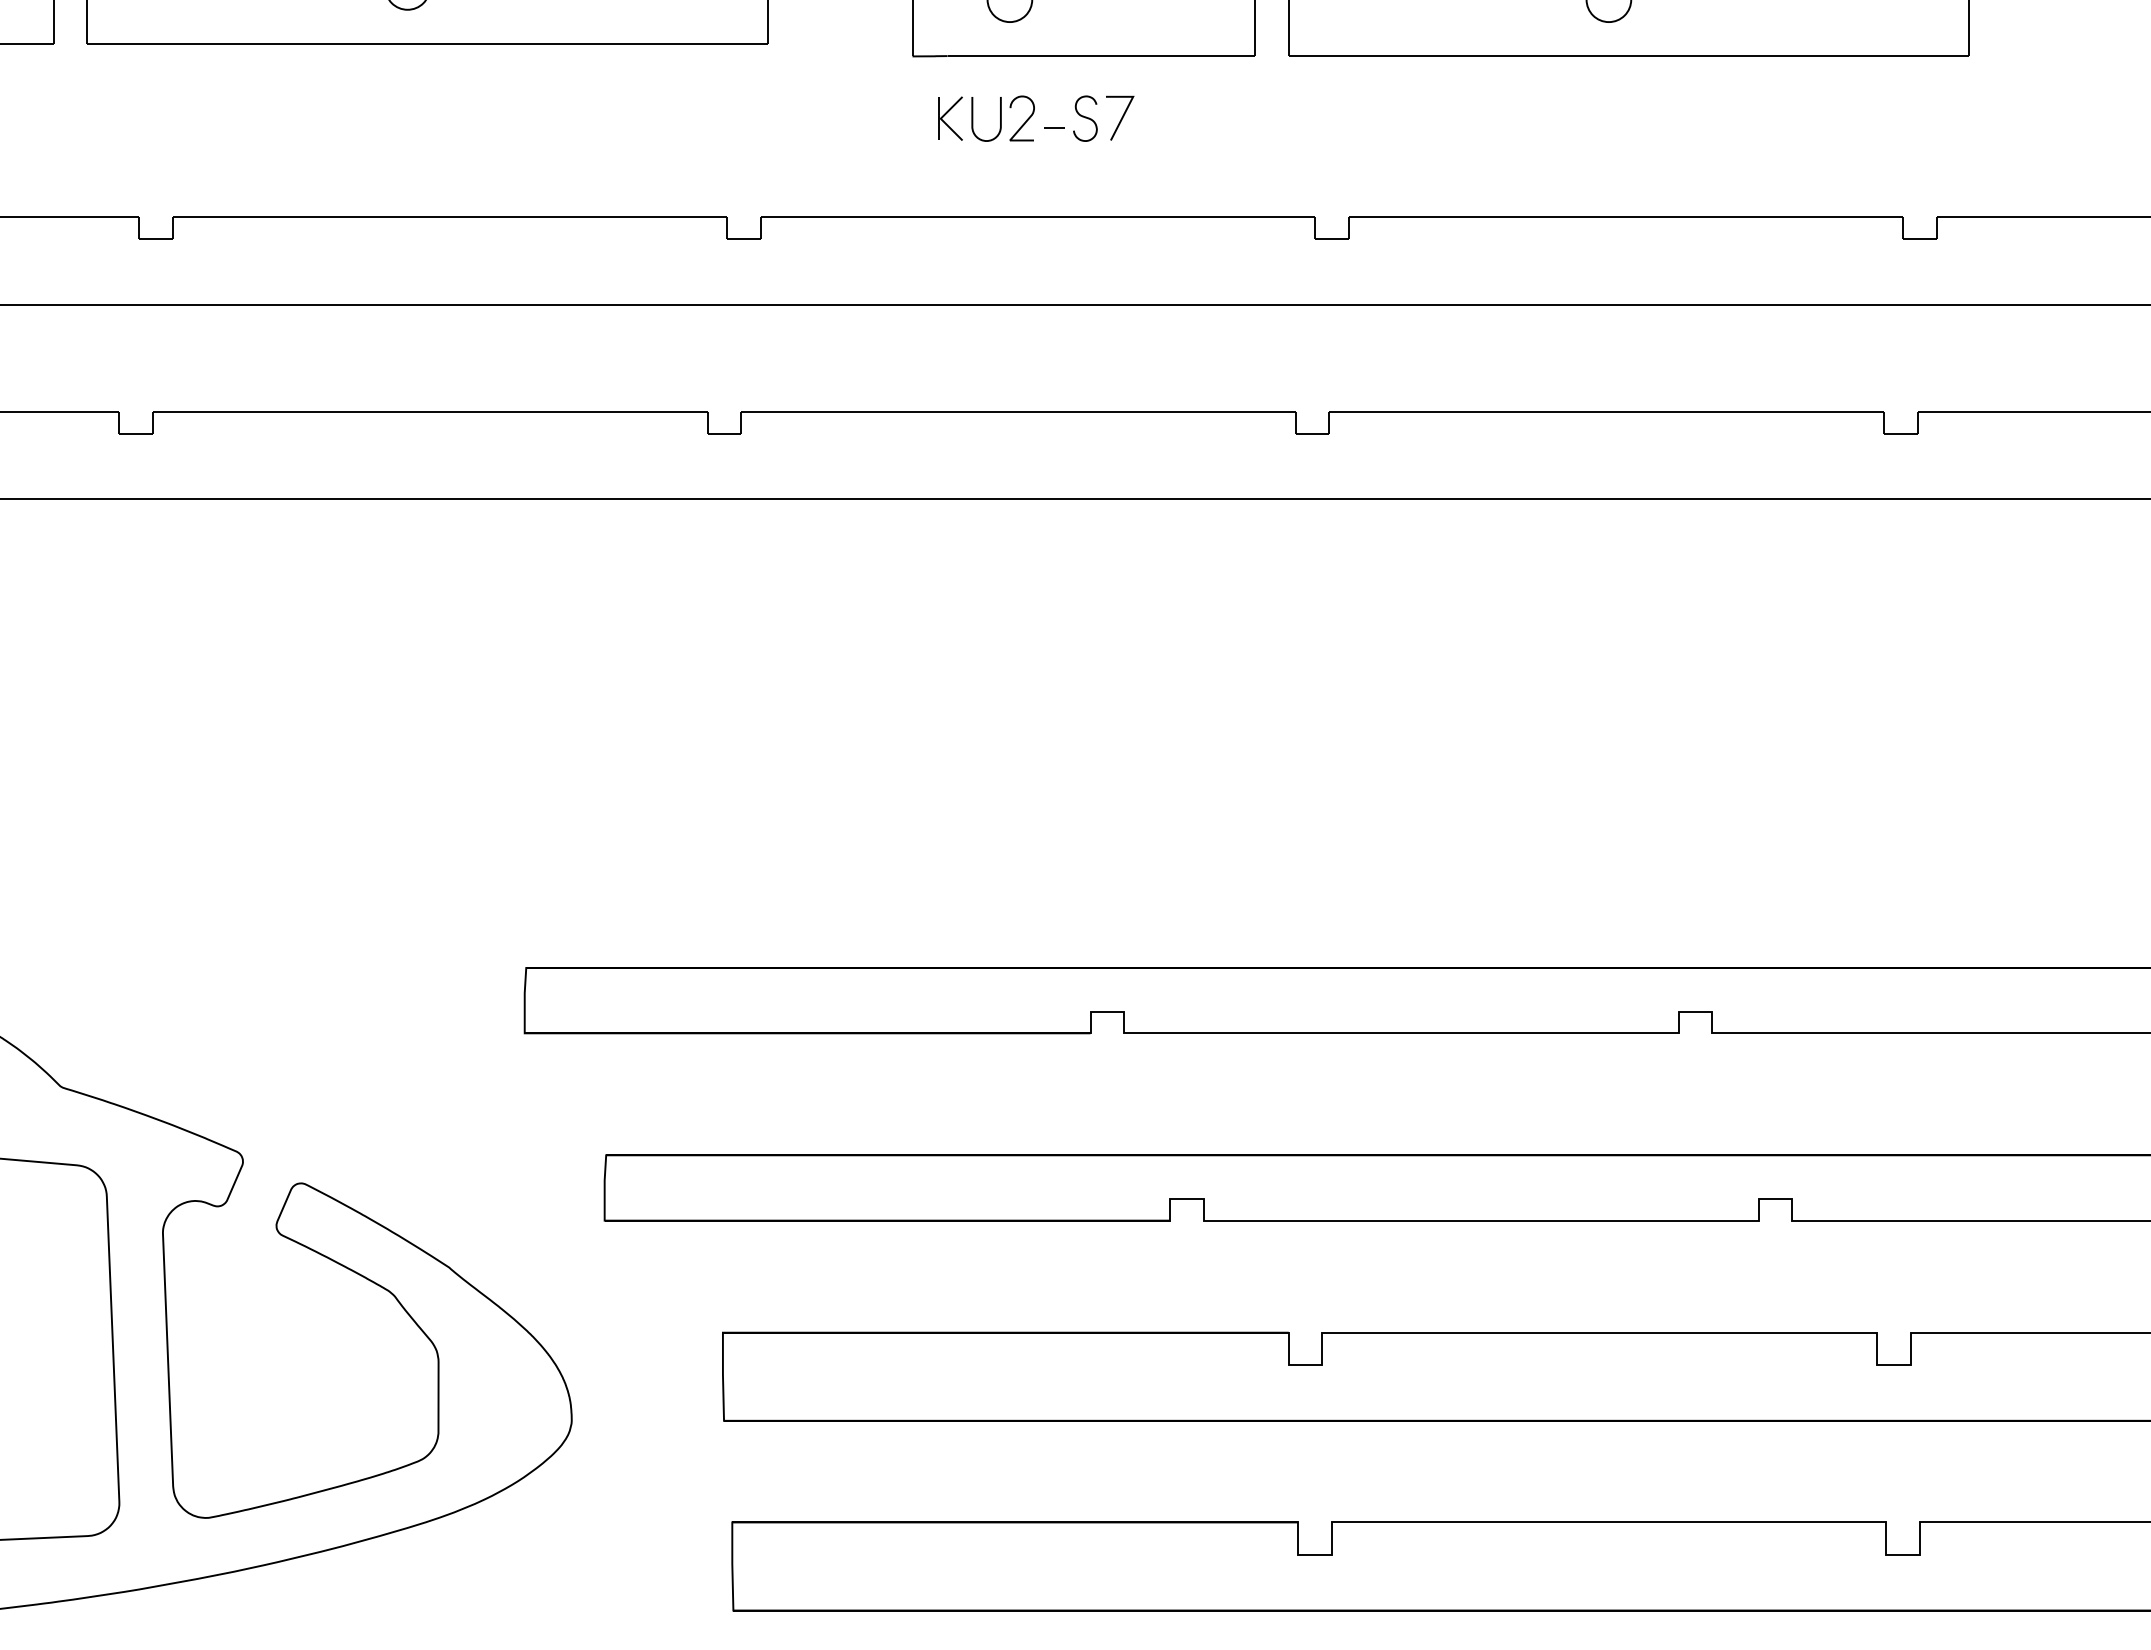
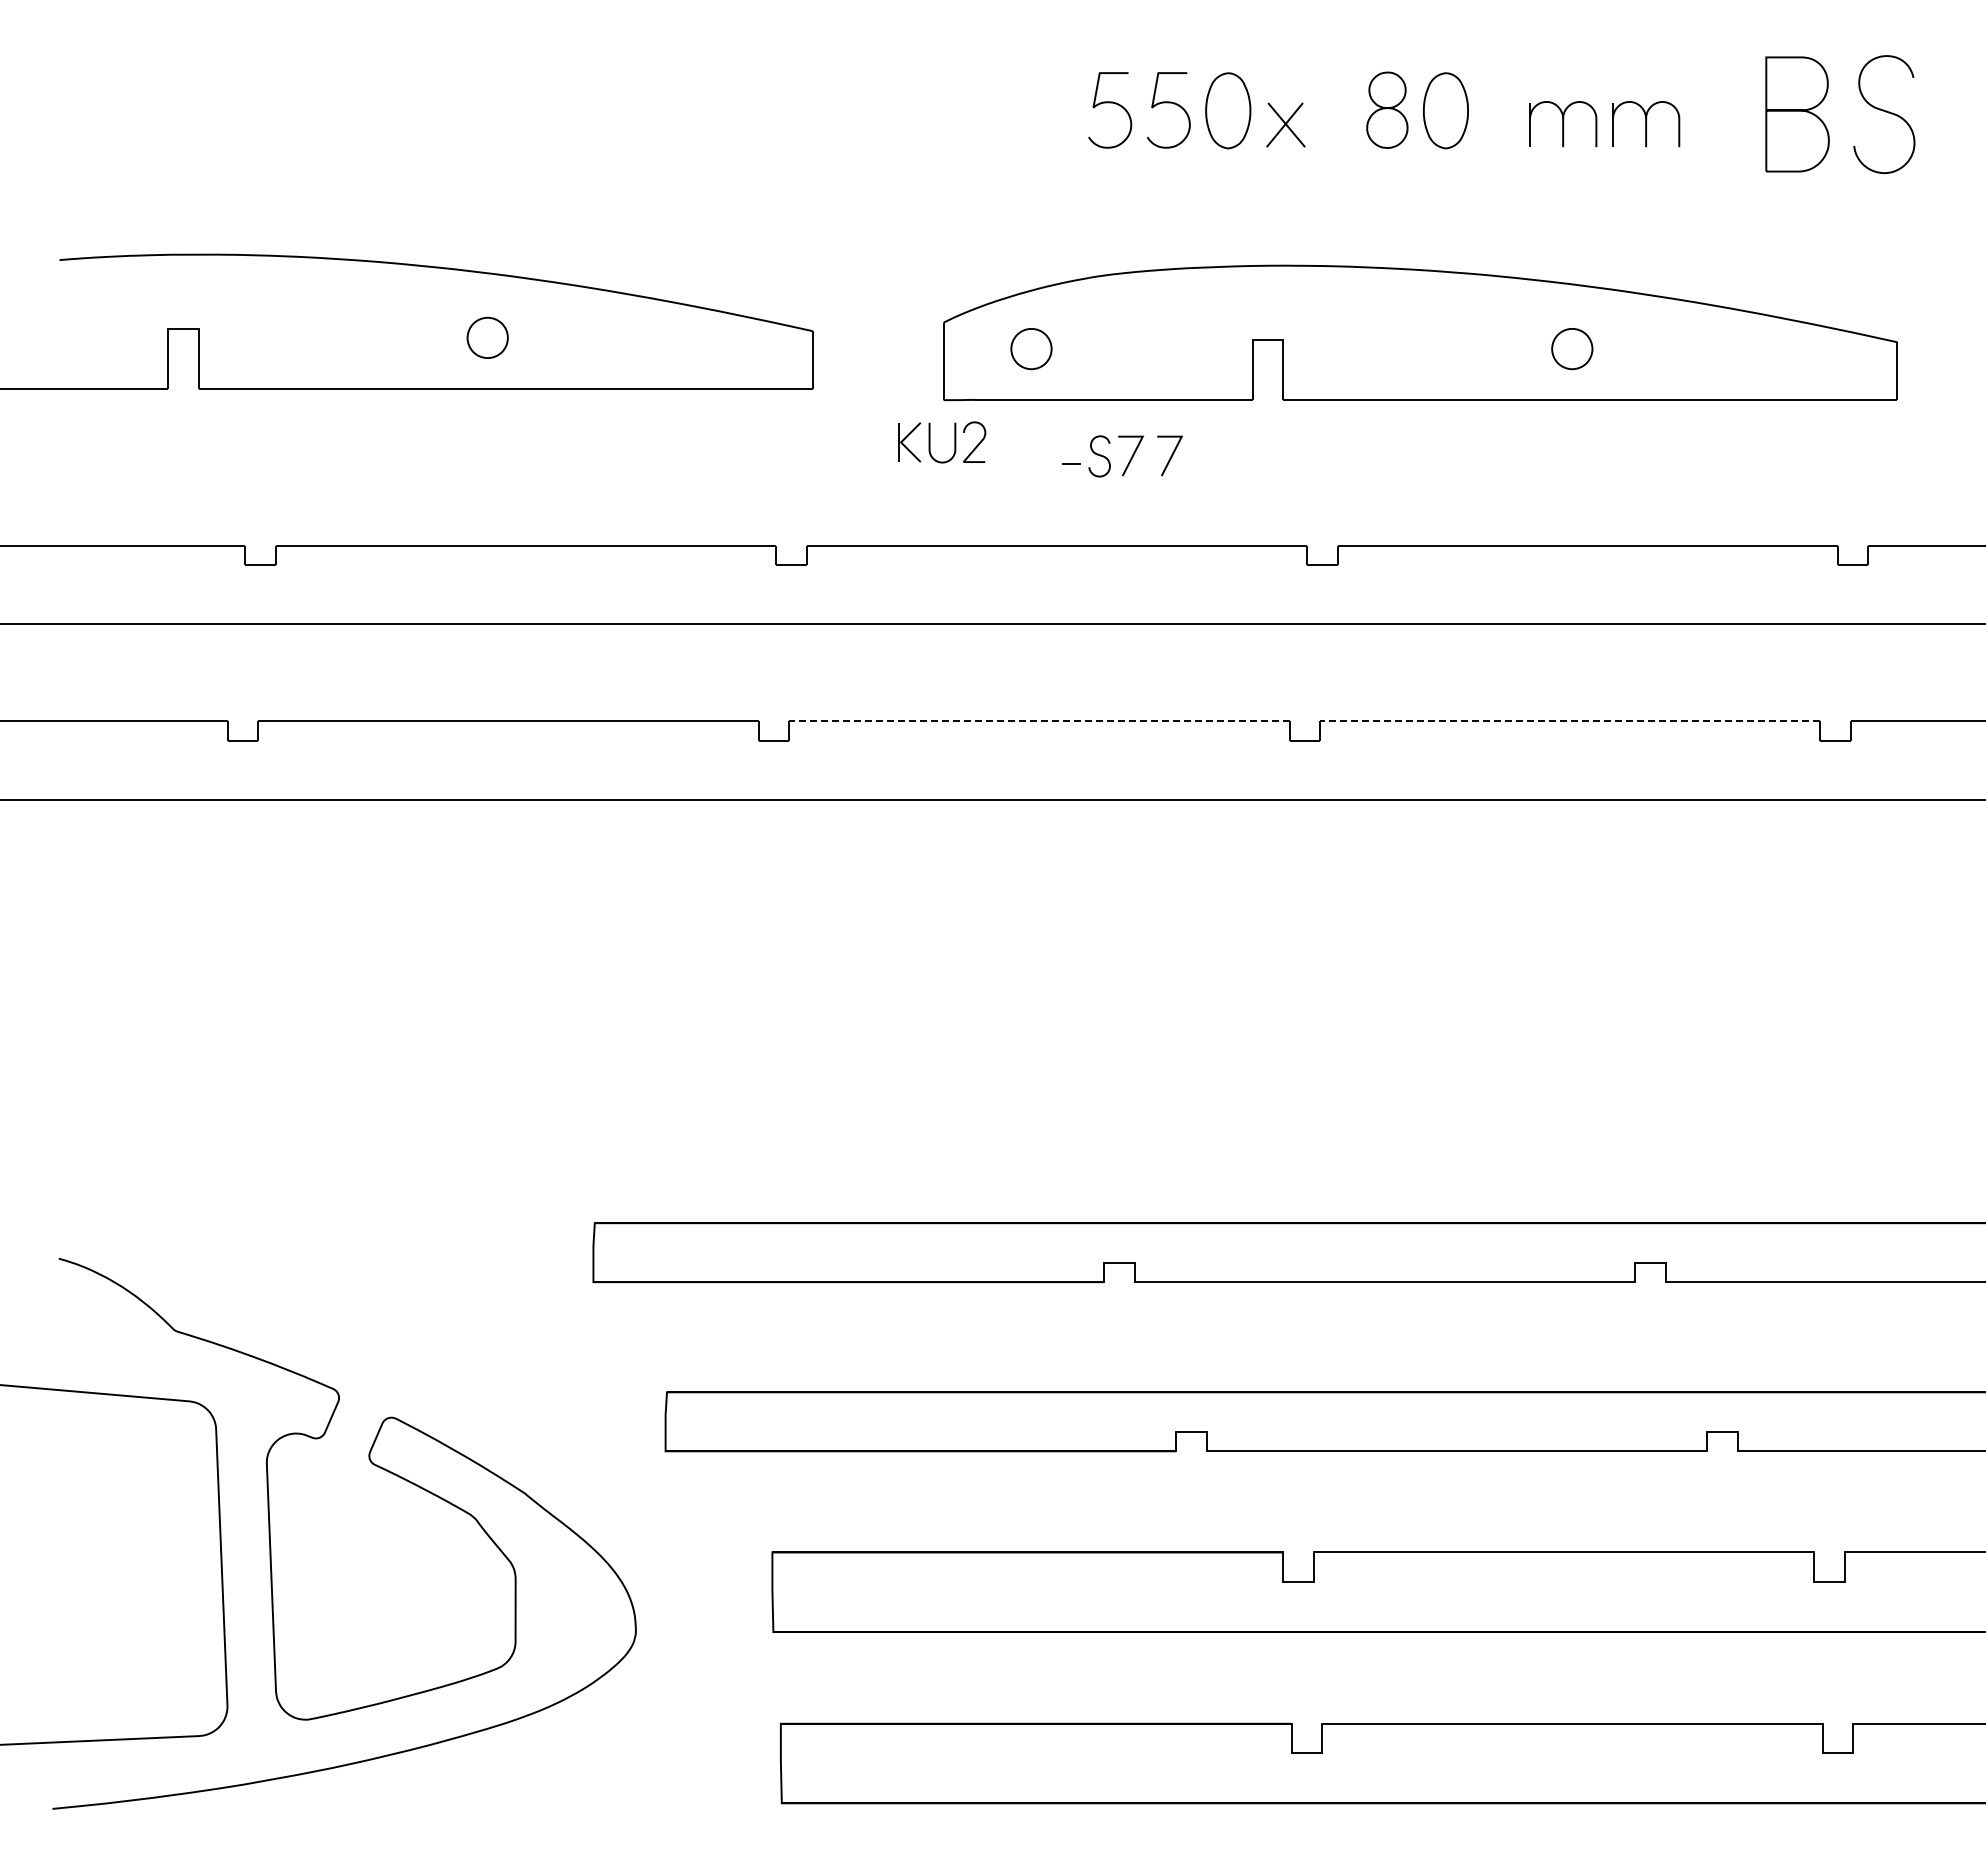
part: (973, 118) -> (930, 442), moved
line: (1163, 118) -> (1170, 456), added
line: (1017, 412) -> (1038, 721), solid -> dashed
line: (1605, 412) -> (1569, 721), solid -> dashed

